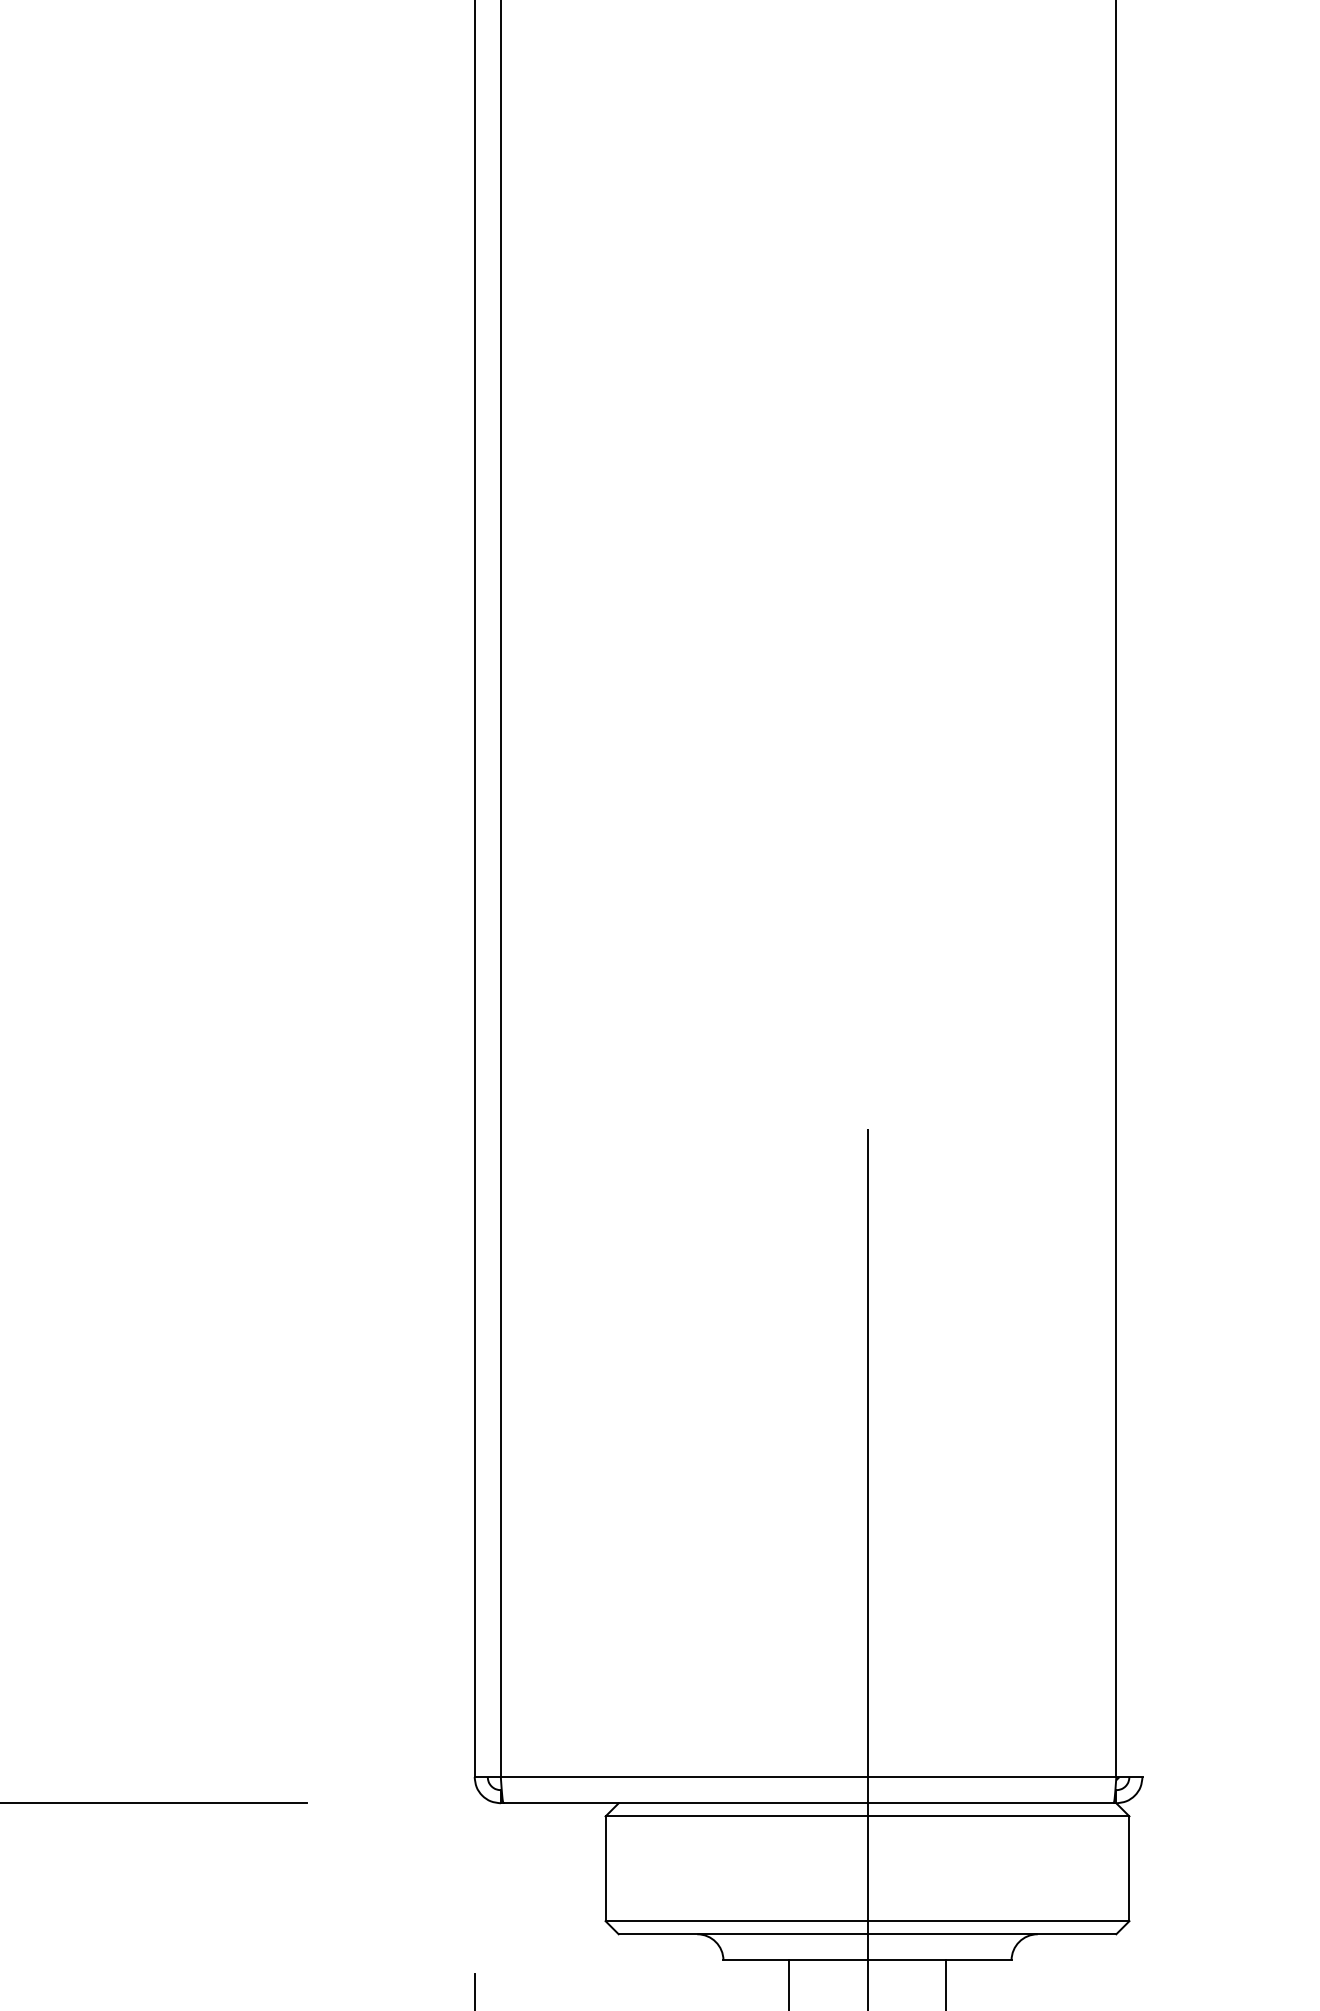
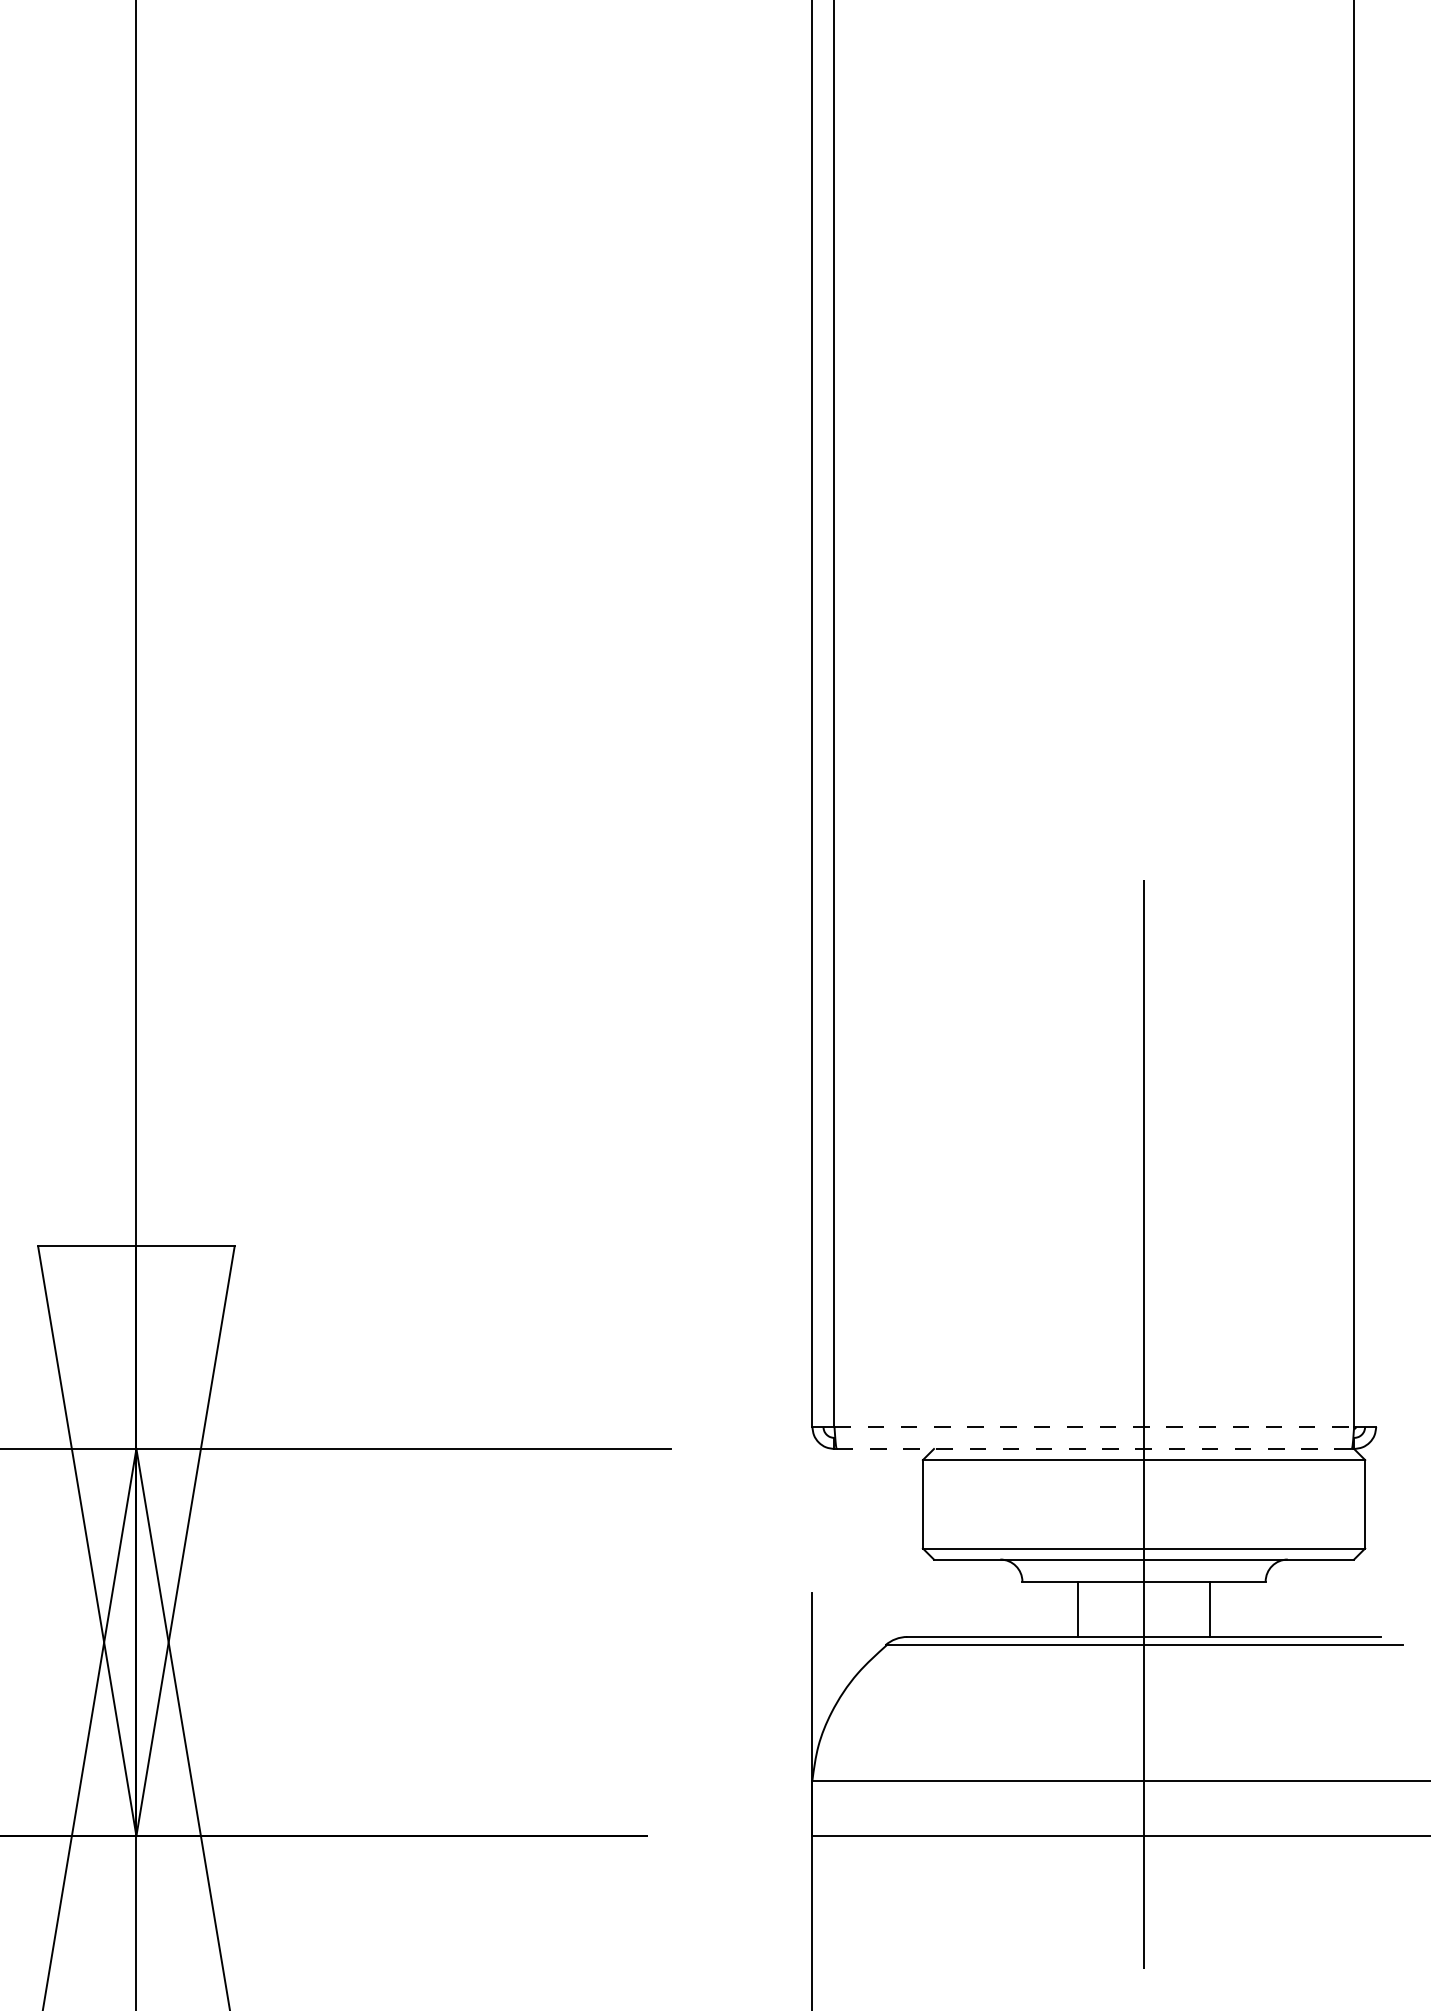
line: (808, 1776) -> (1094, 1426), solid -> dashed
line: (808, 1803) -> (1094, 1449), solid -> dashed

